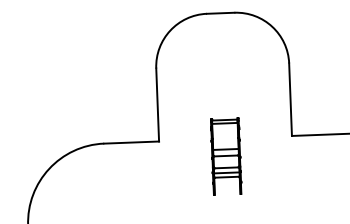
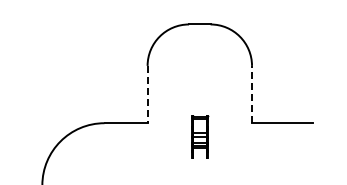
line: (291, 98) -> (252, 93), solid -> dashed
line: (157, 104) -> (147, 94), solid -> dashed
part: (227, 155) -> (200, 136), size x0.7

